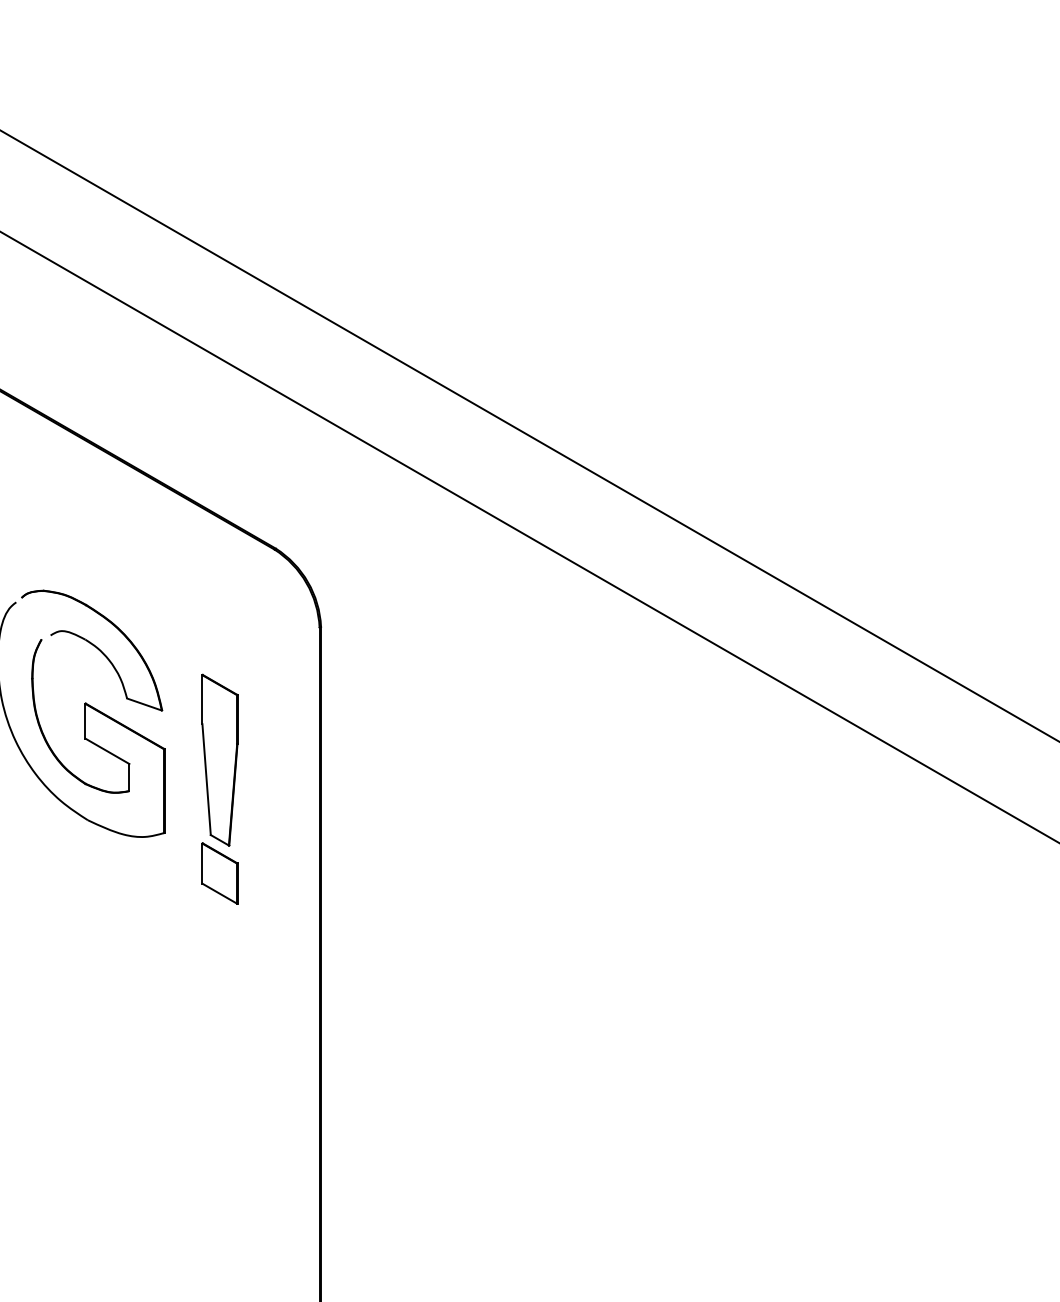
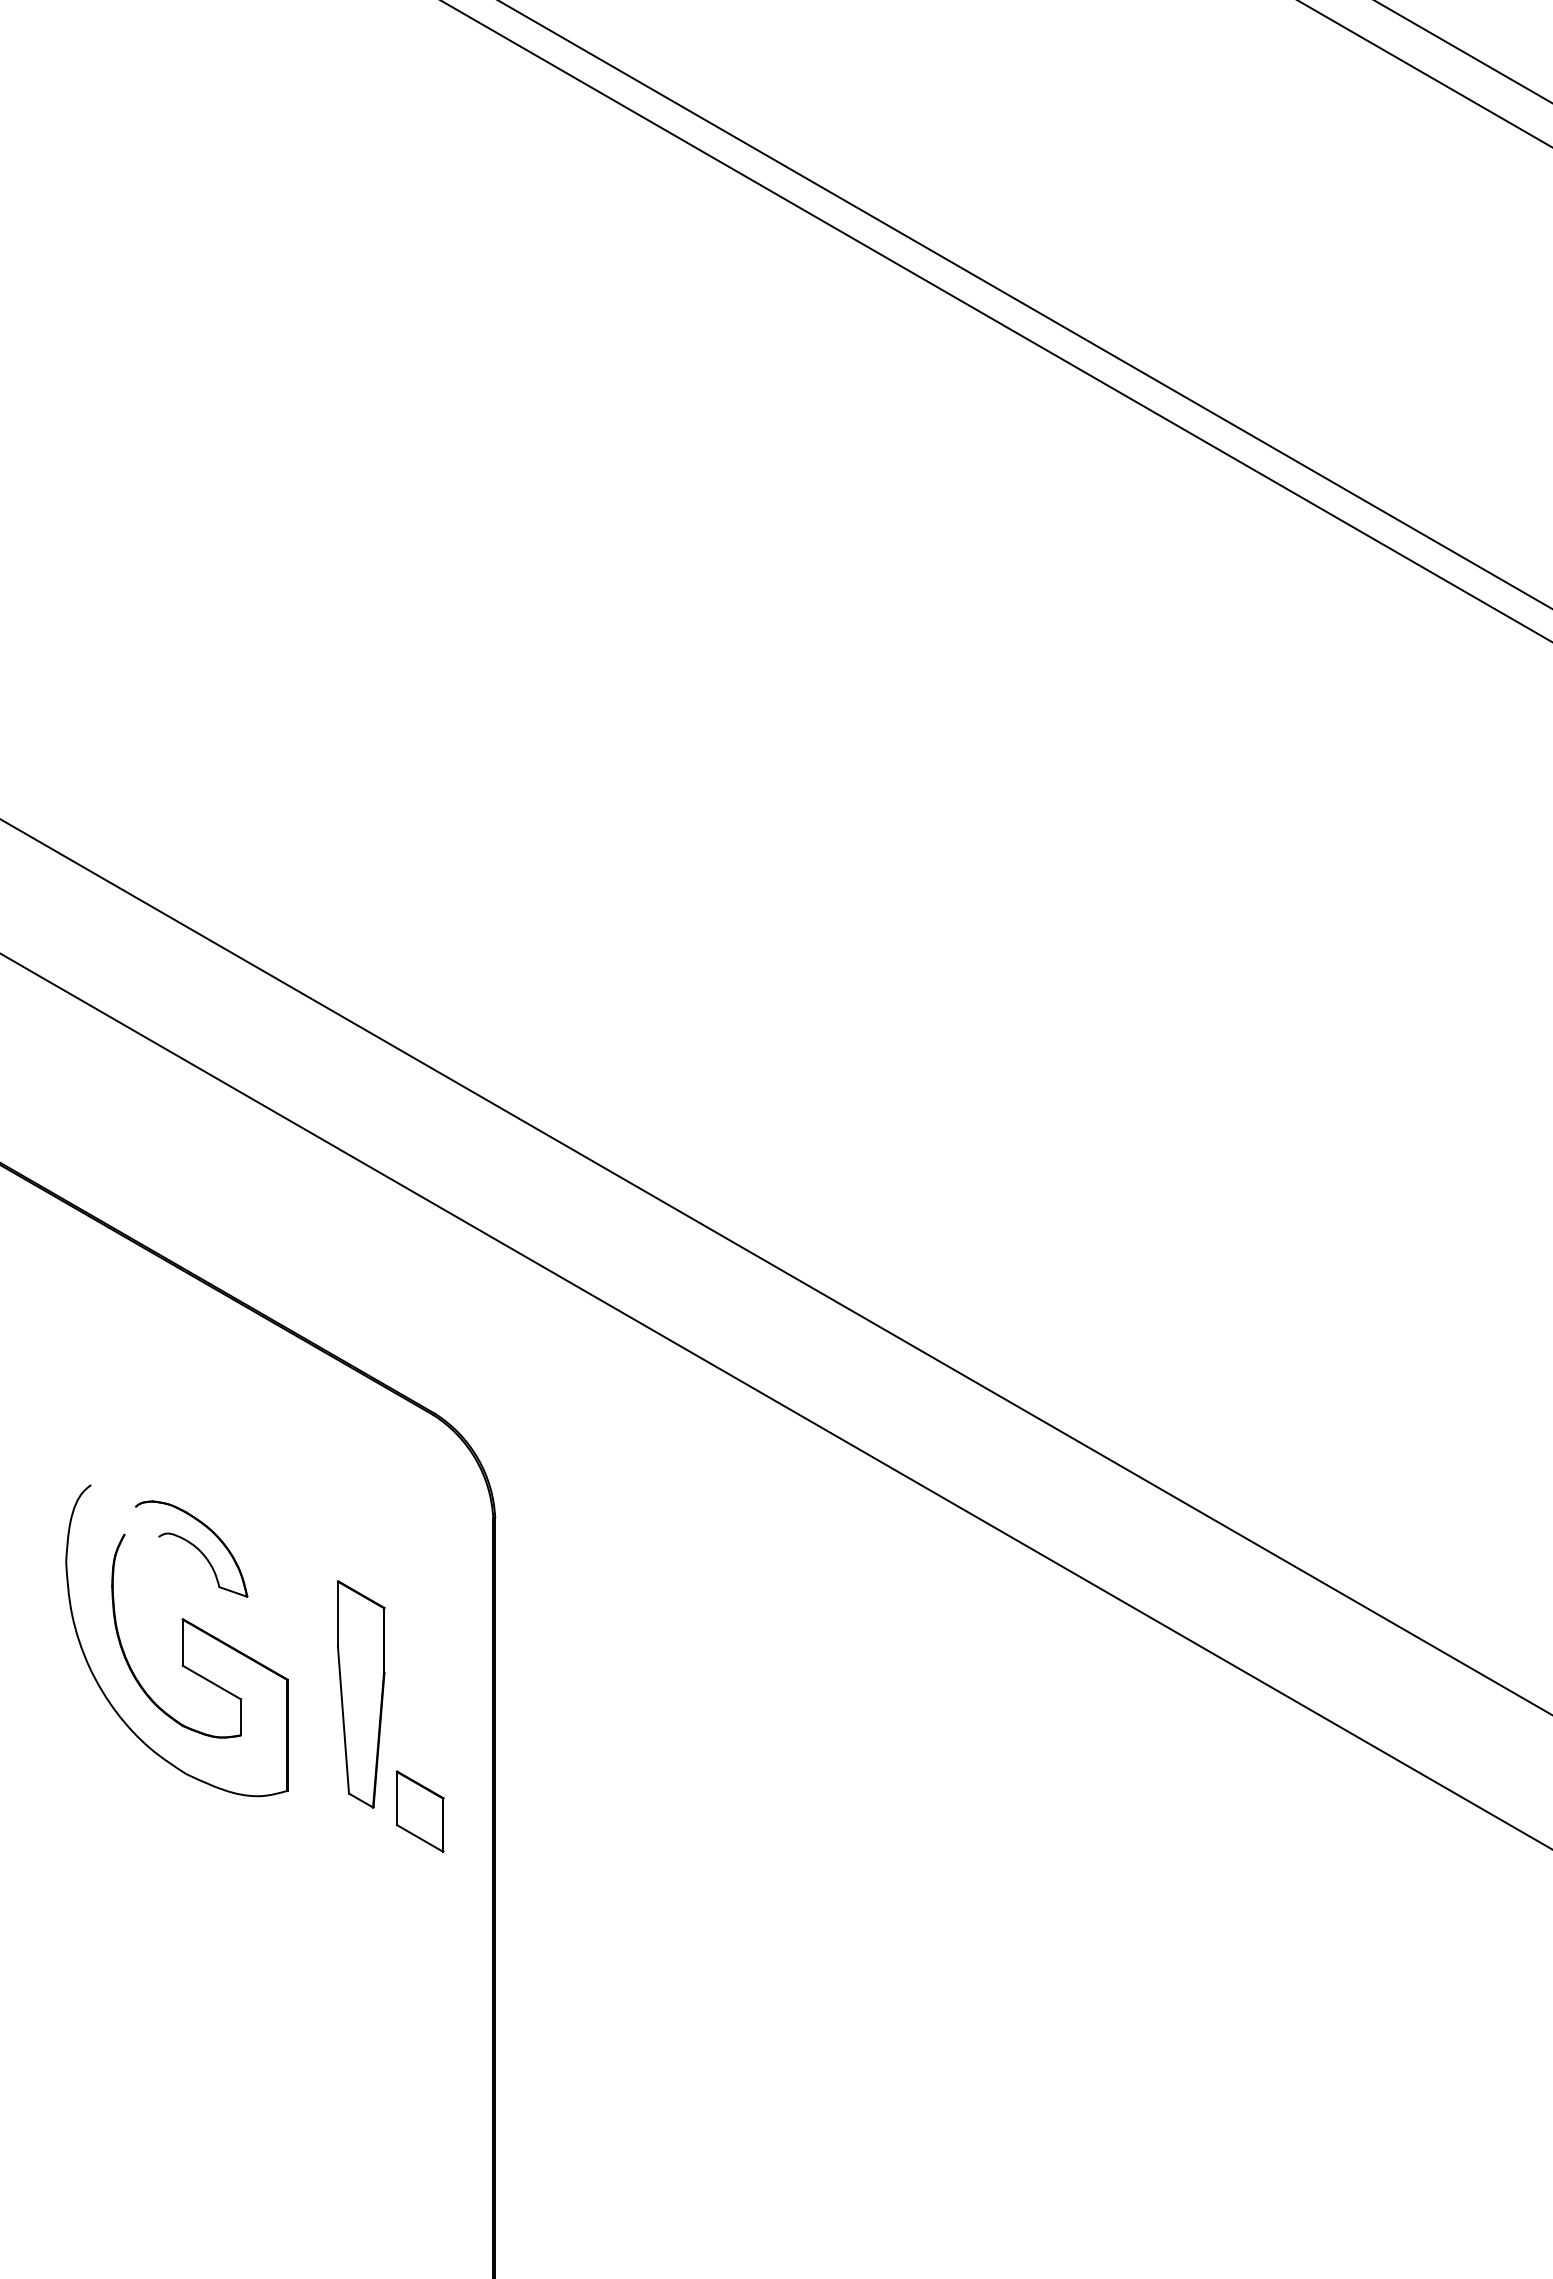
part: (91, 650) -> (191, 1548), size x0.6
part: (219, 873) -> (419, 1811), moved

